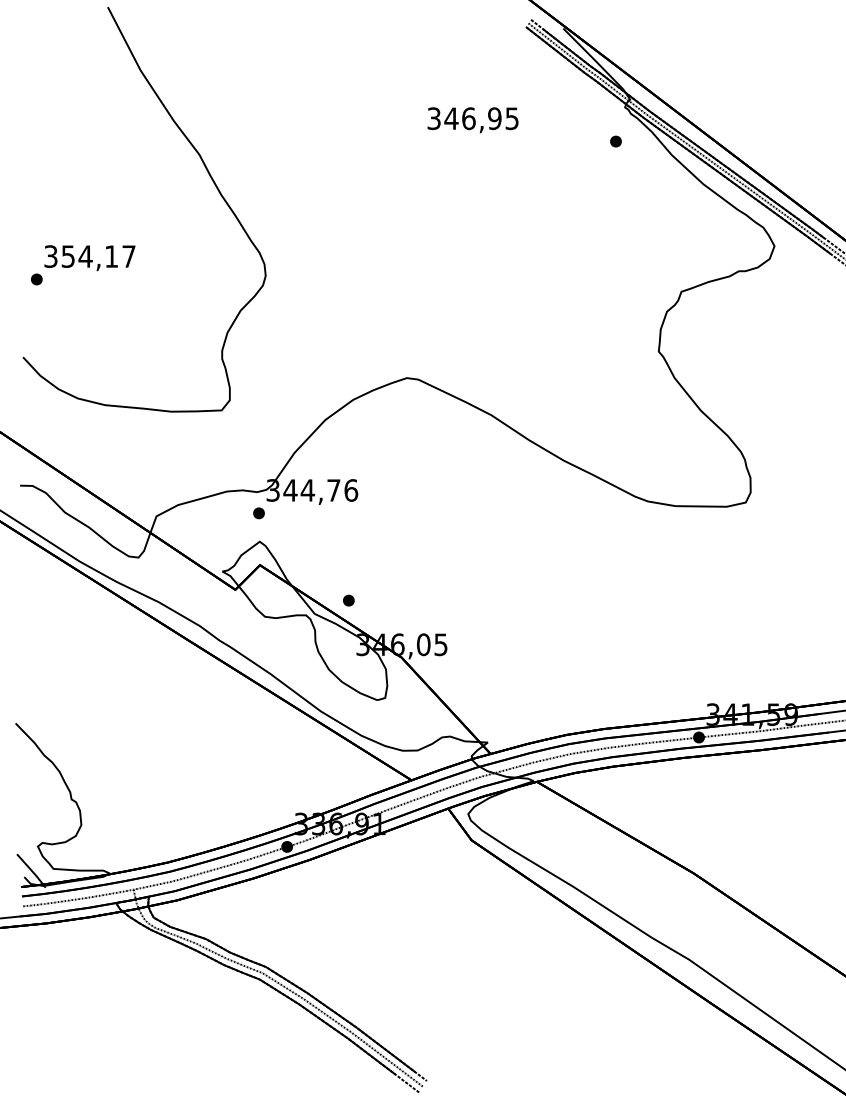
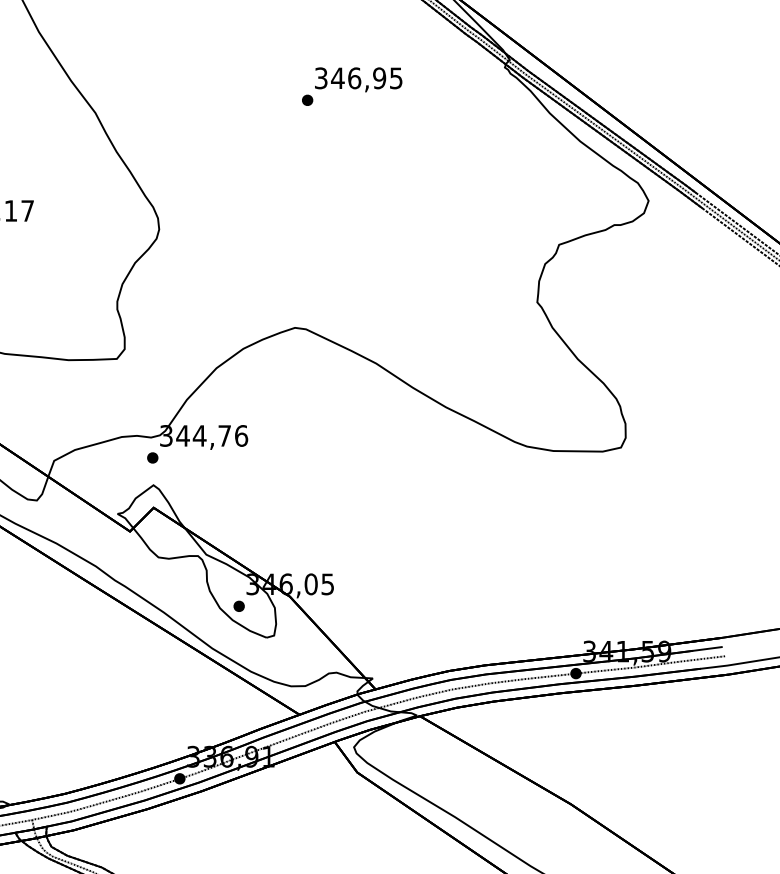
part: (615, 141) -> (307, 100), moved
part: (348, 600) -> (238, 606), moved

